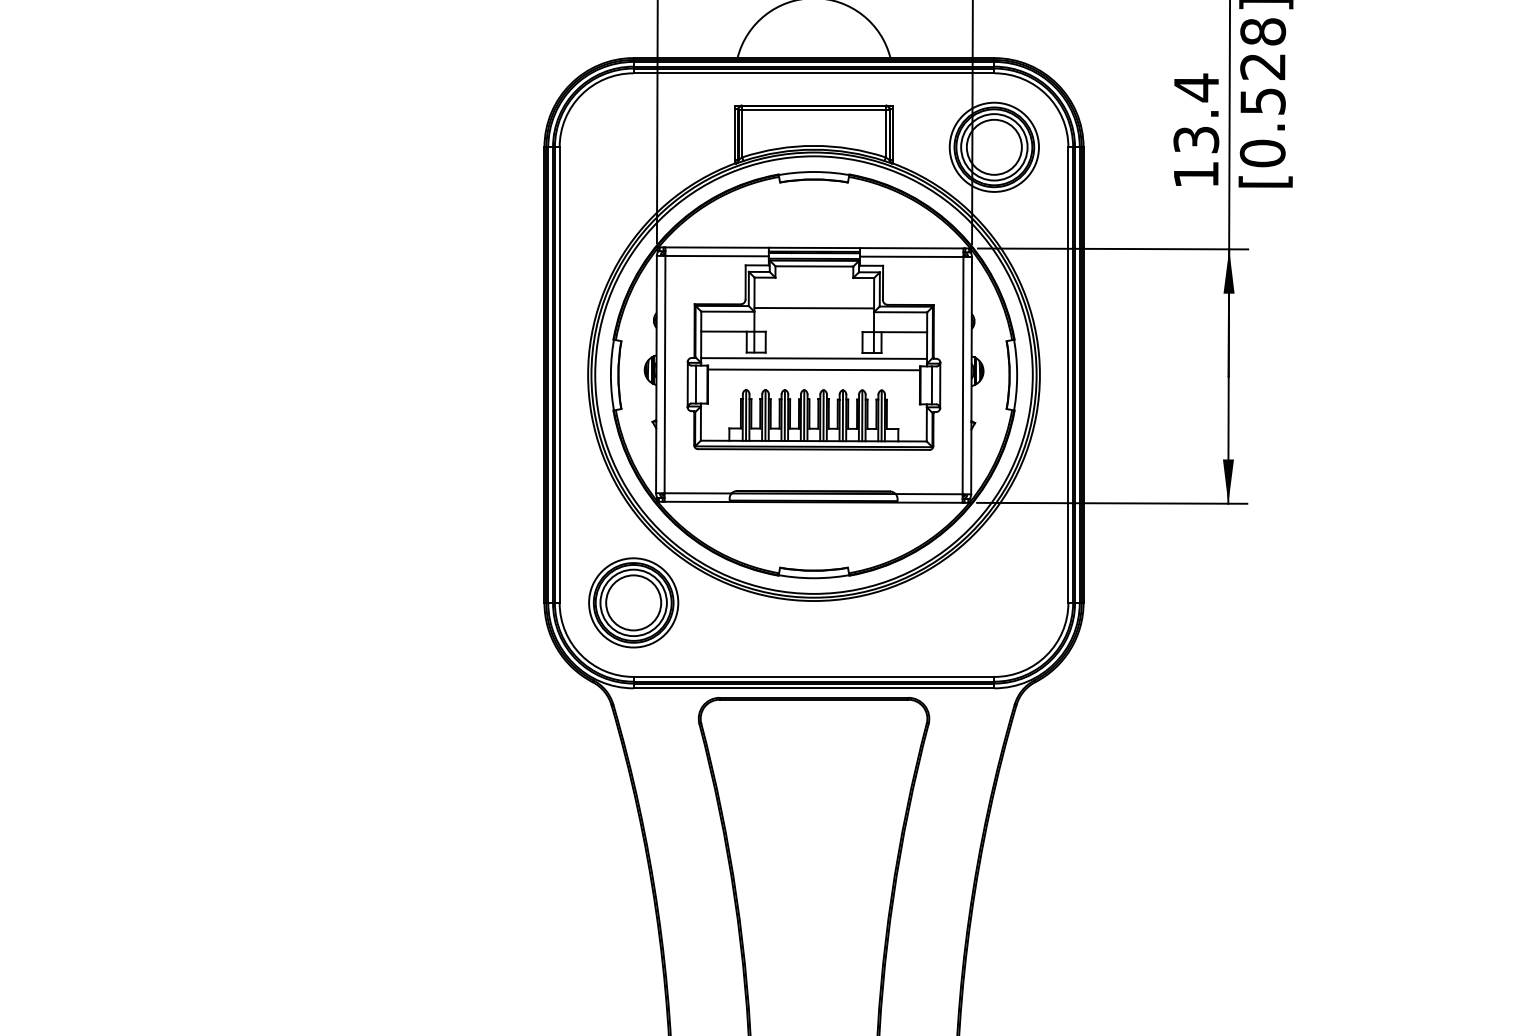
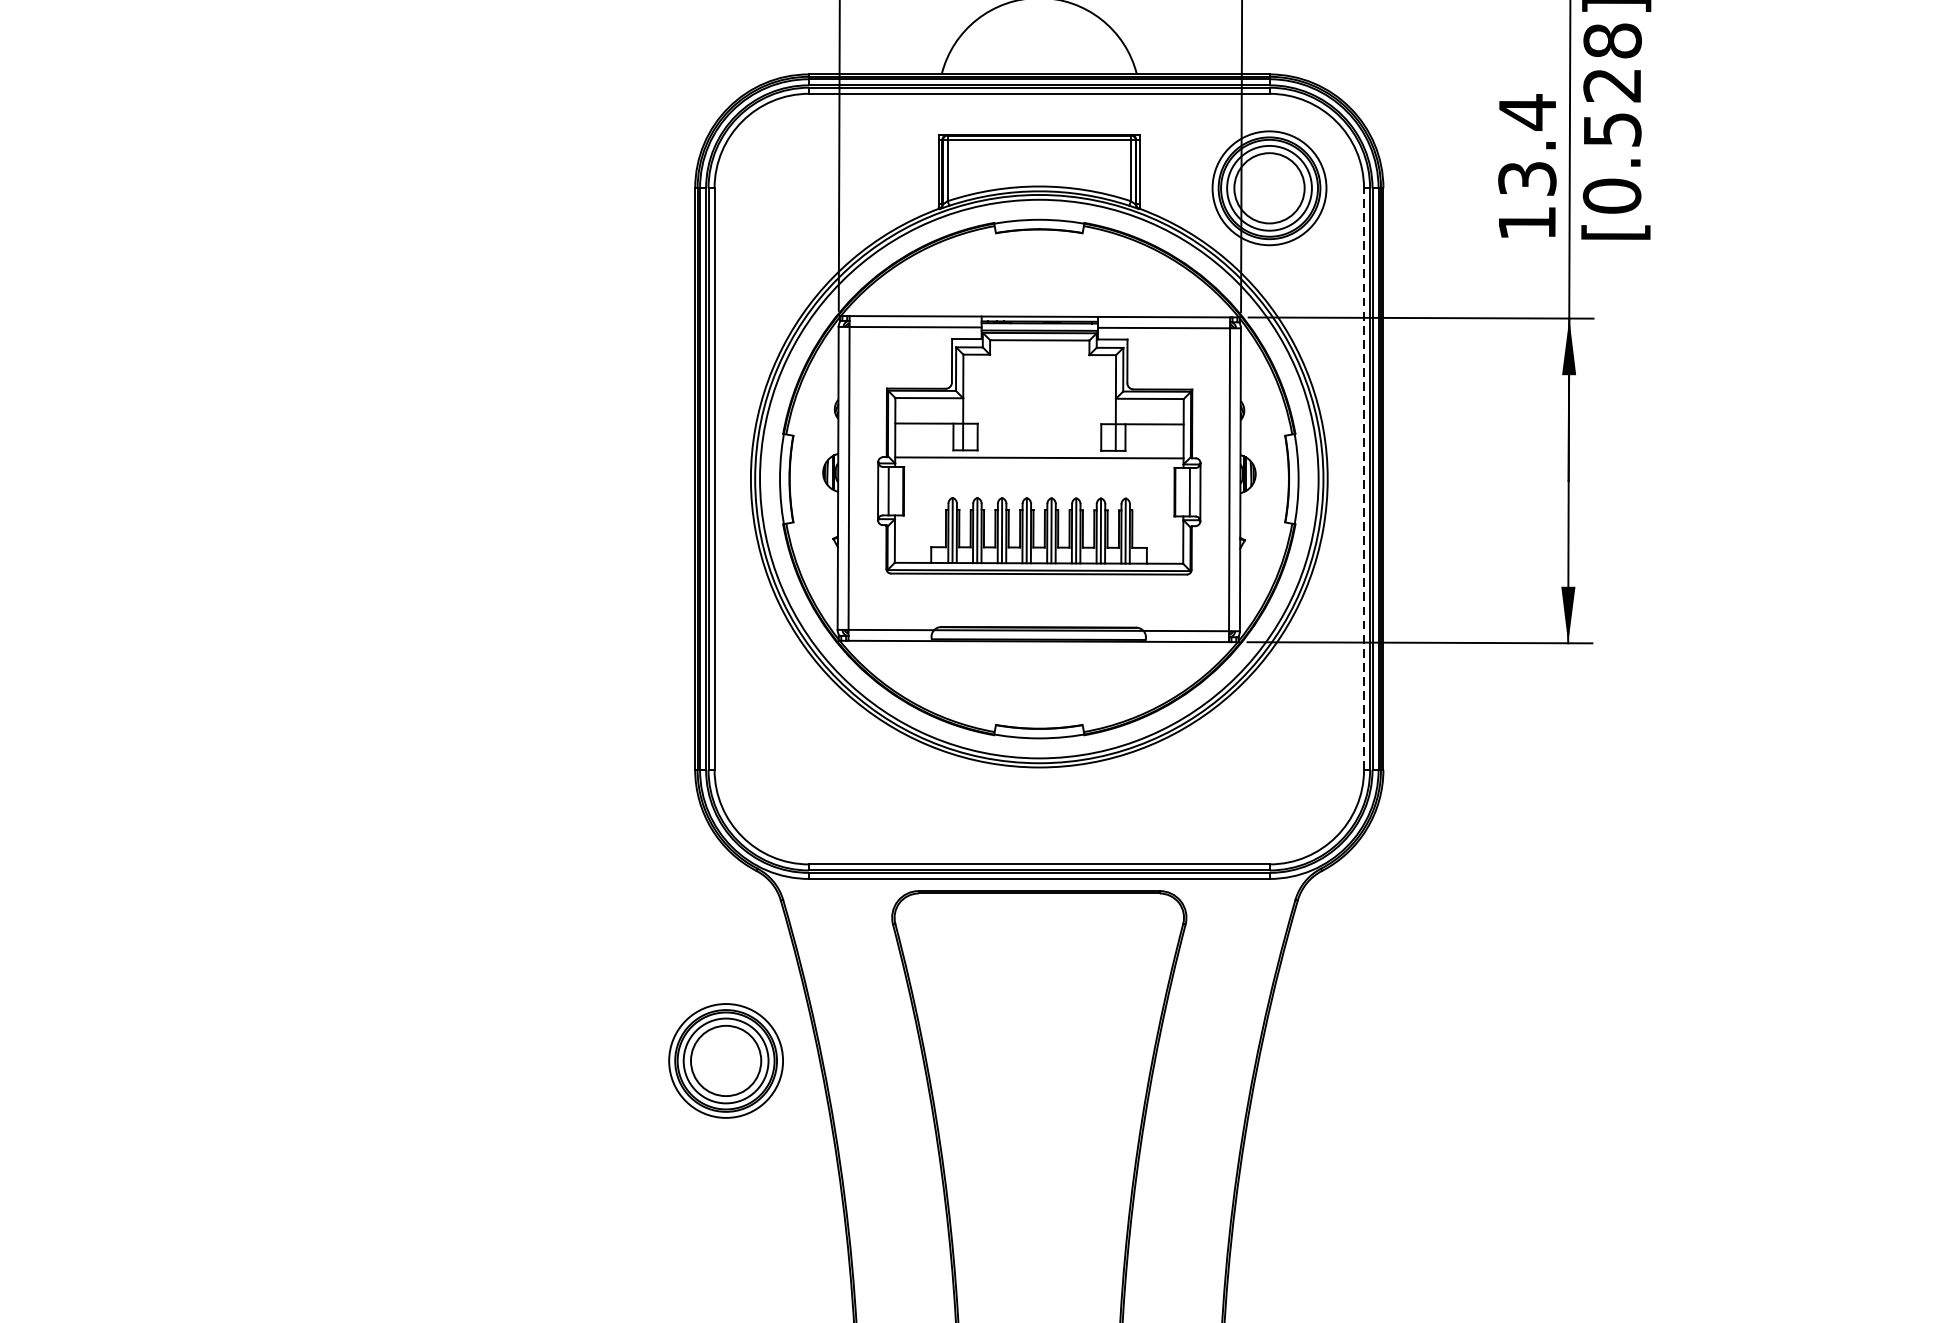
line: (814, 308) -> (1039, 394), removed
line: (814, 369) -> (1039, 471), removed
line: (1068, 375) -> (1364, 479), solid -> dashed
part: (633, 602) -> (725, 1060), moved

